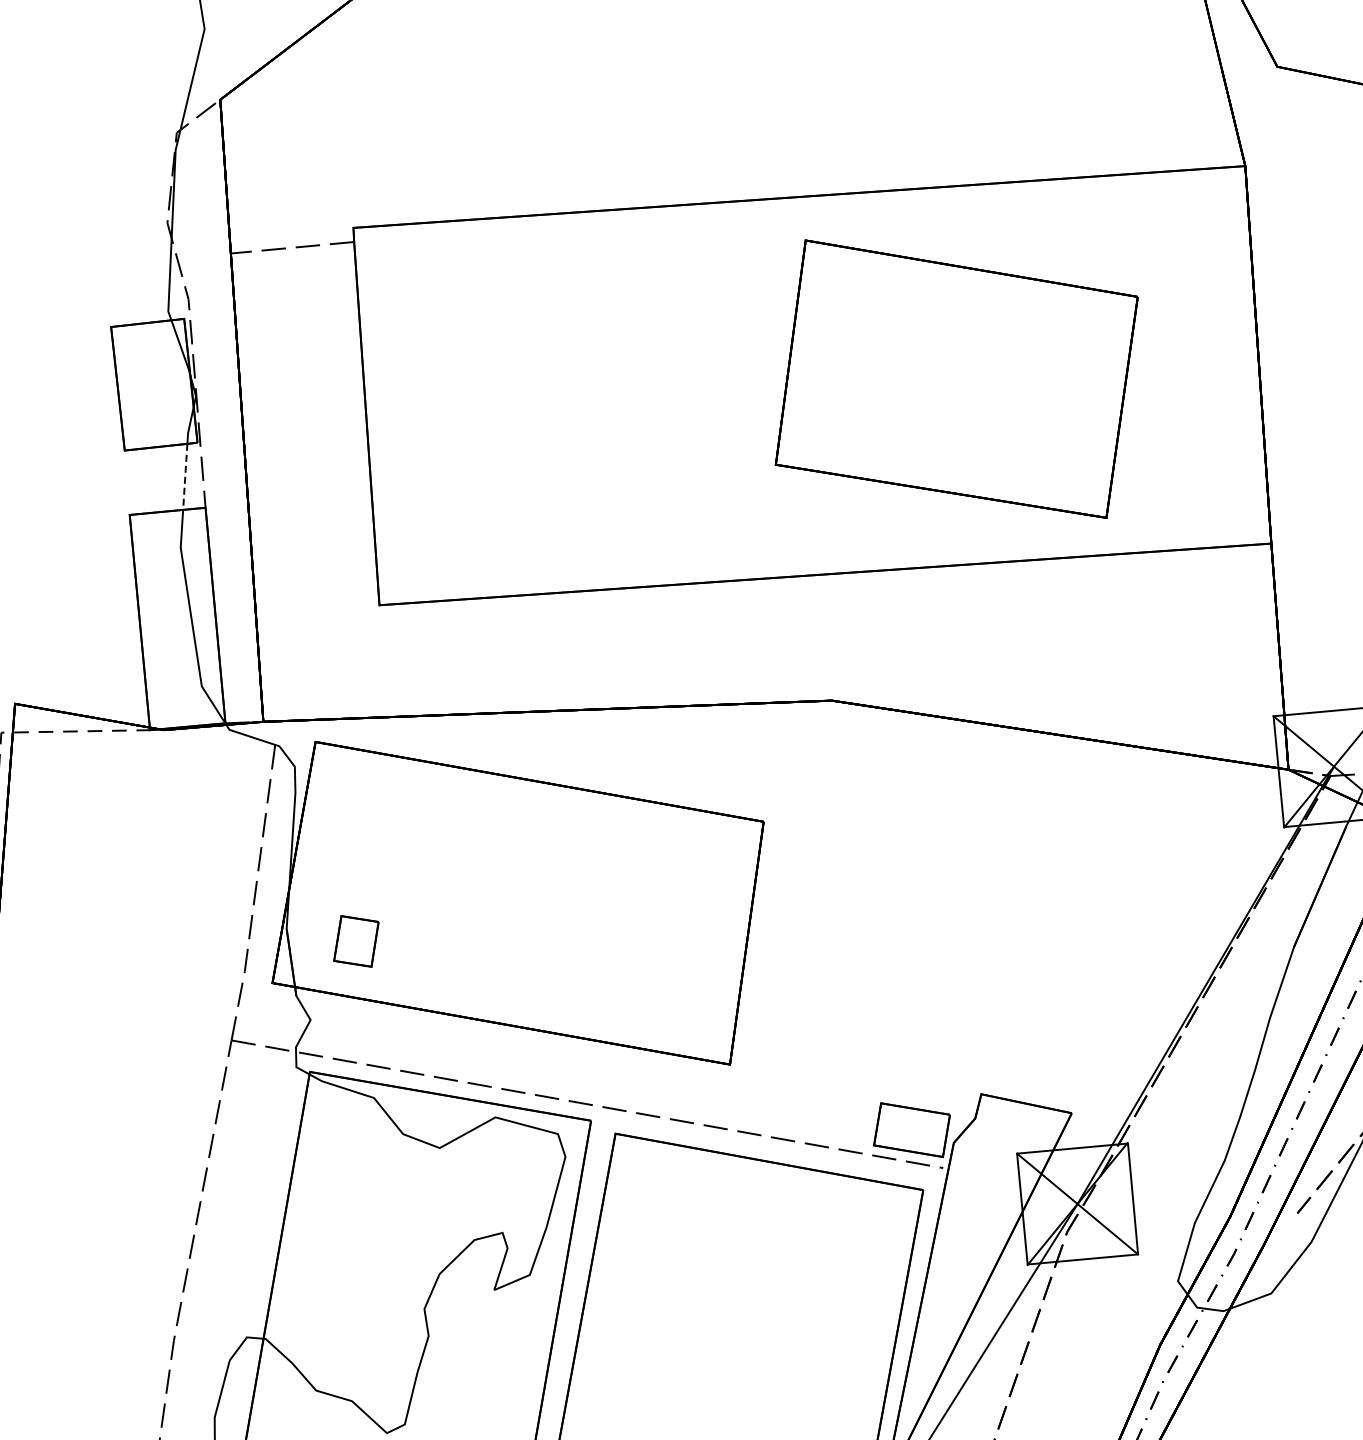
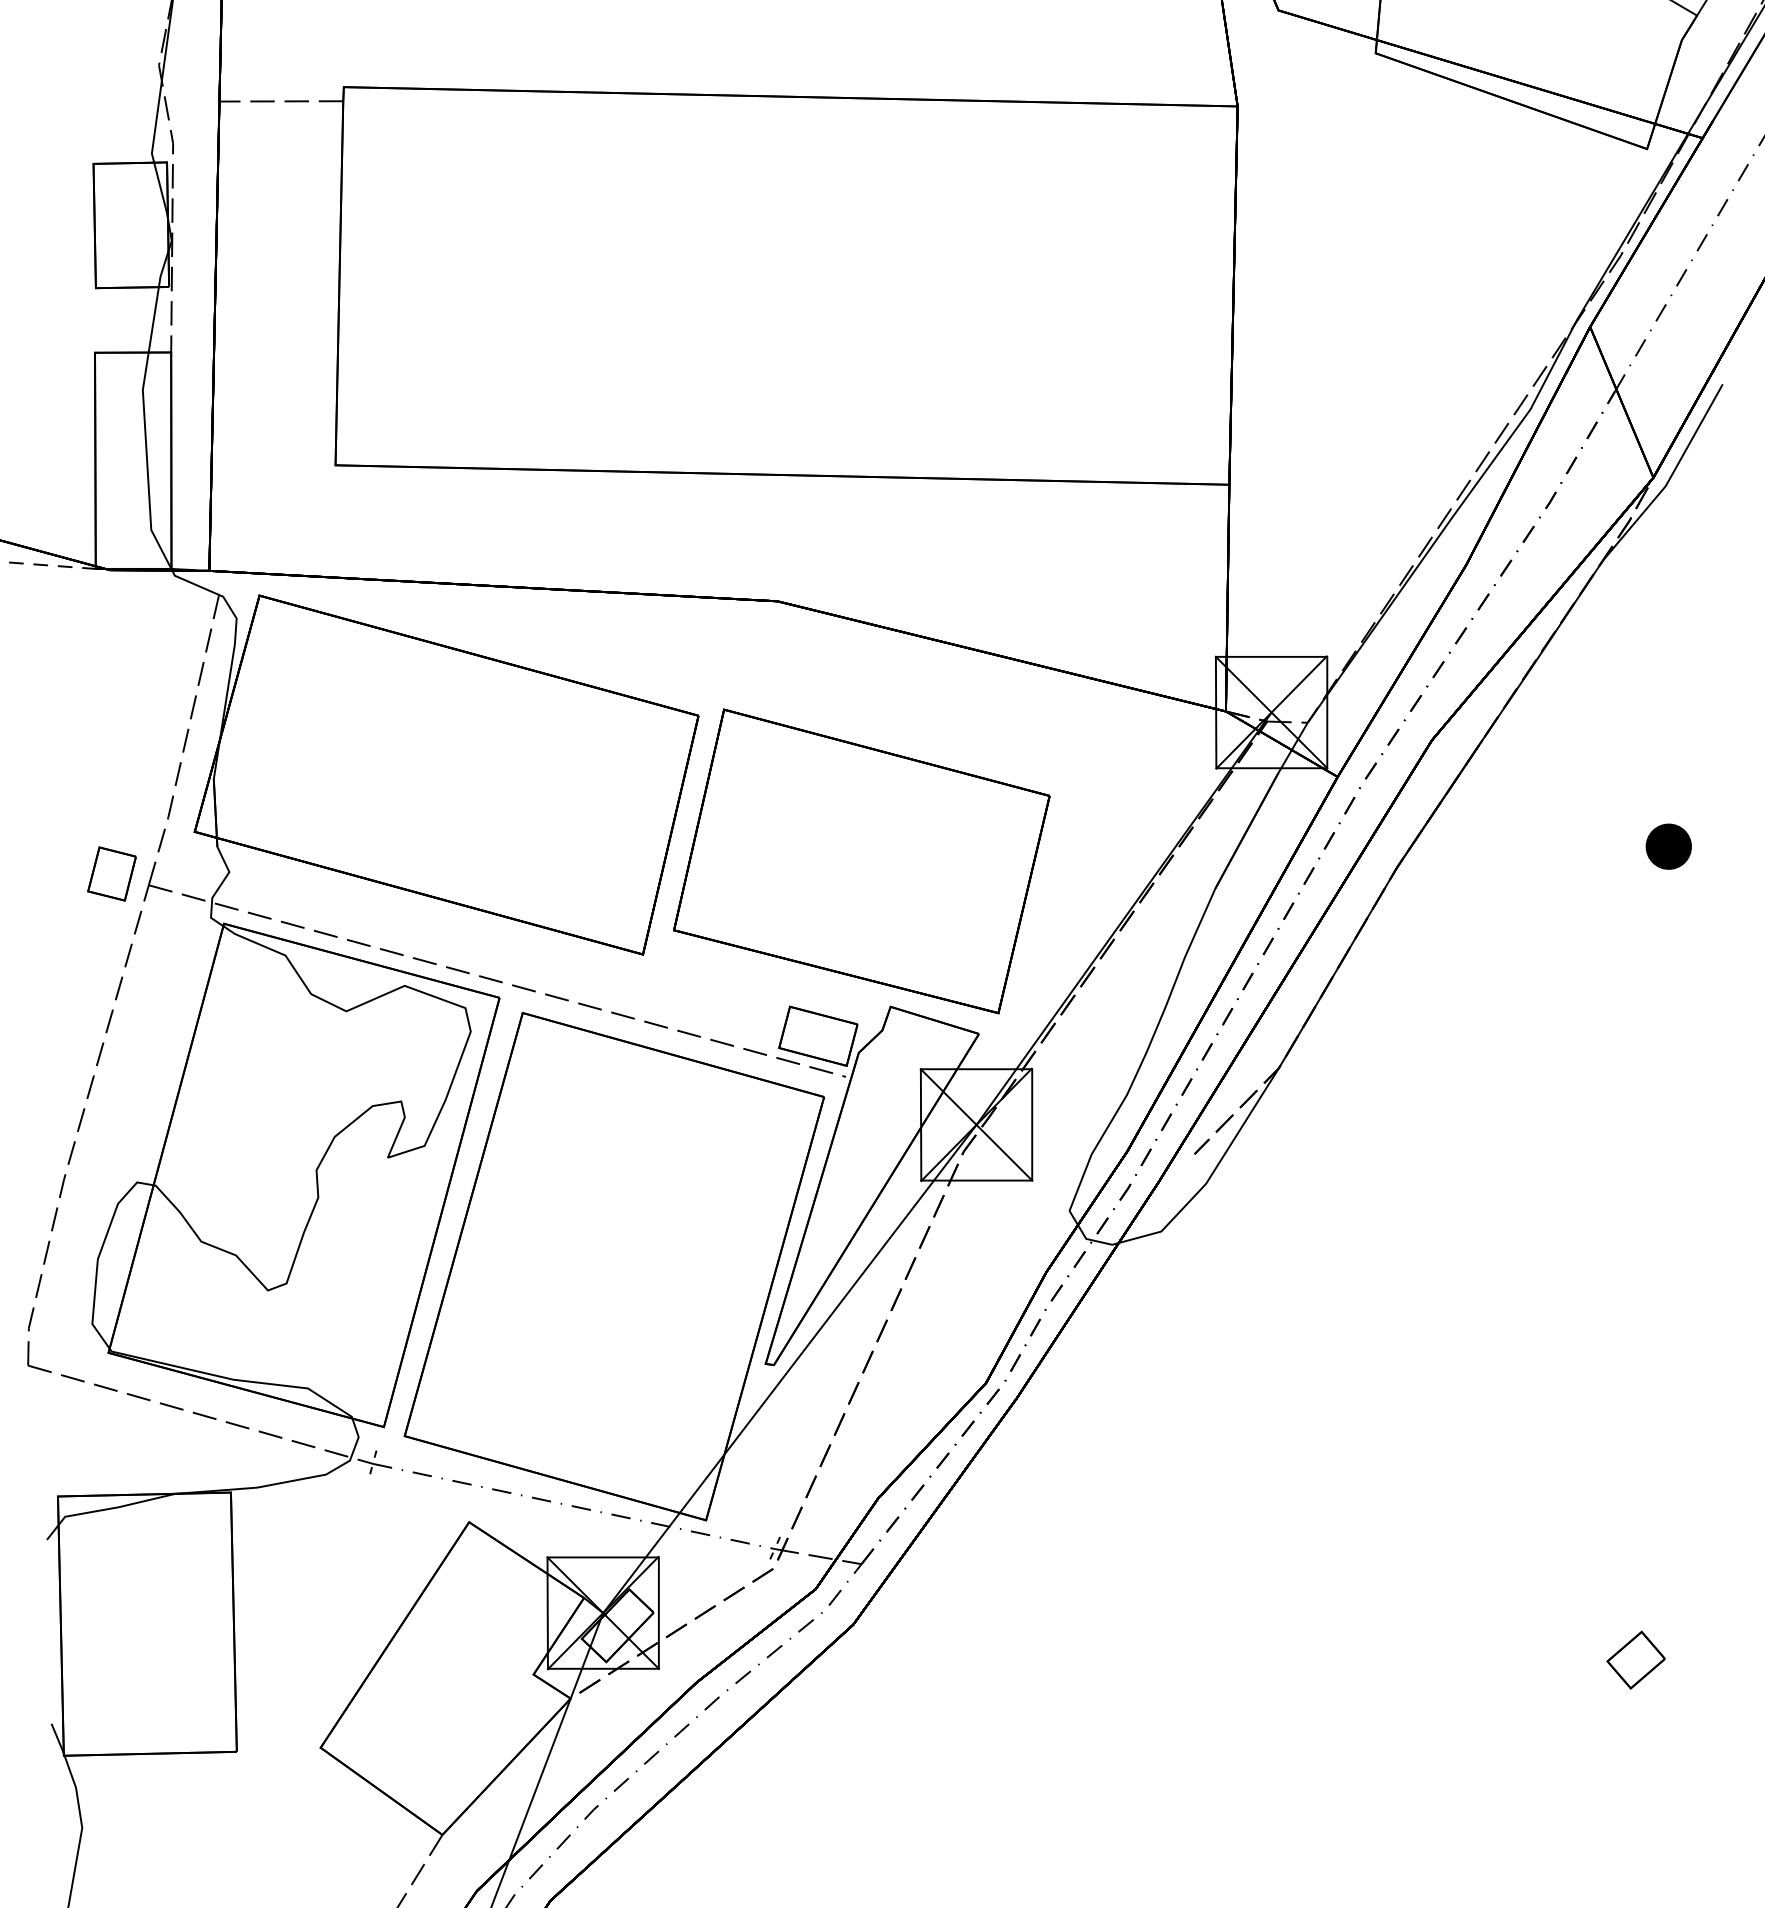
part: (956, 379) -> (861, 861), moved
line: (185, 477) -> (153, 320), dashed -> solid
part: (355, 940) -> (111, 873), moved

